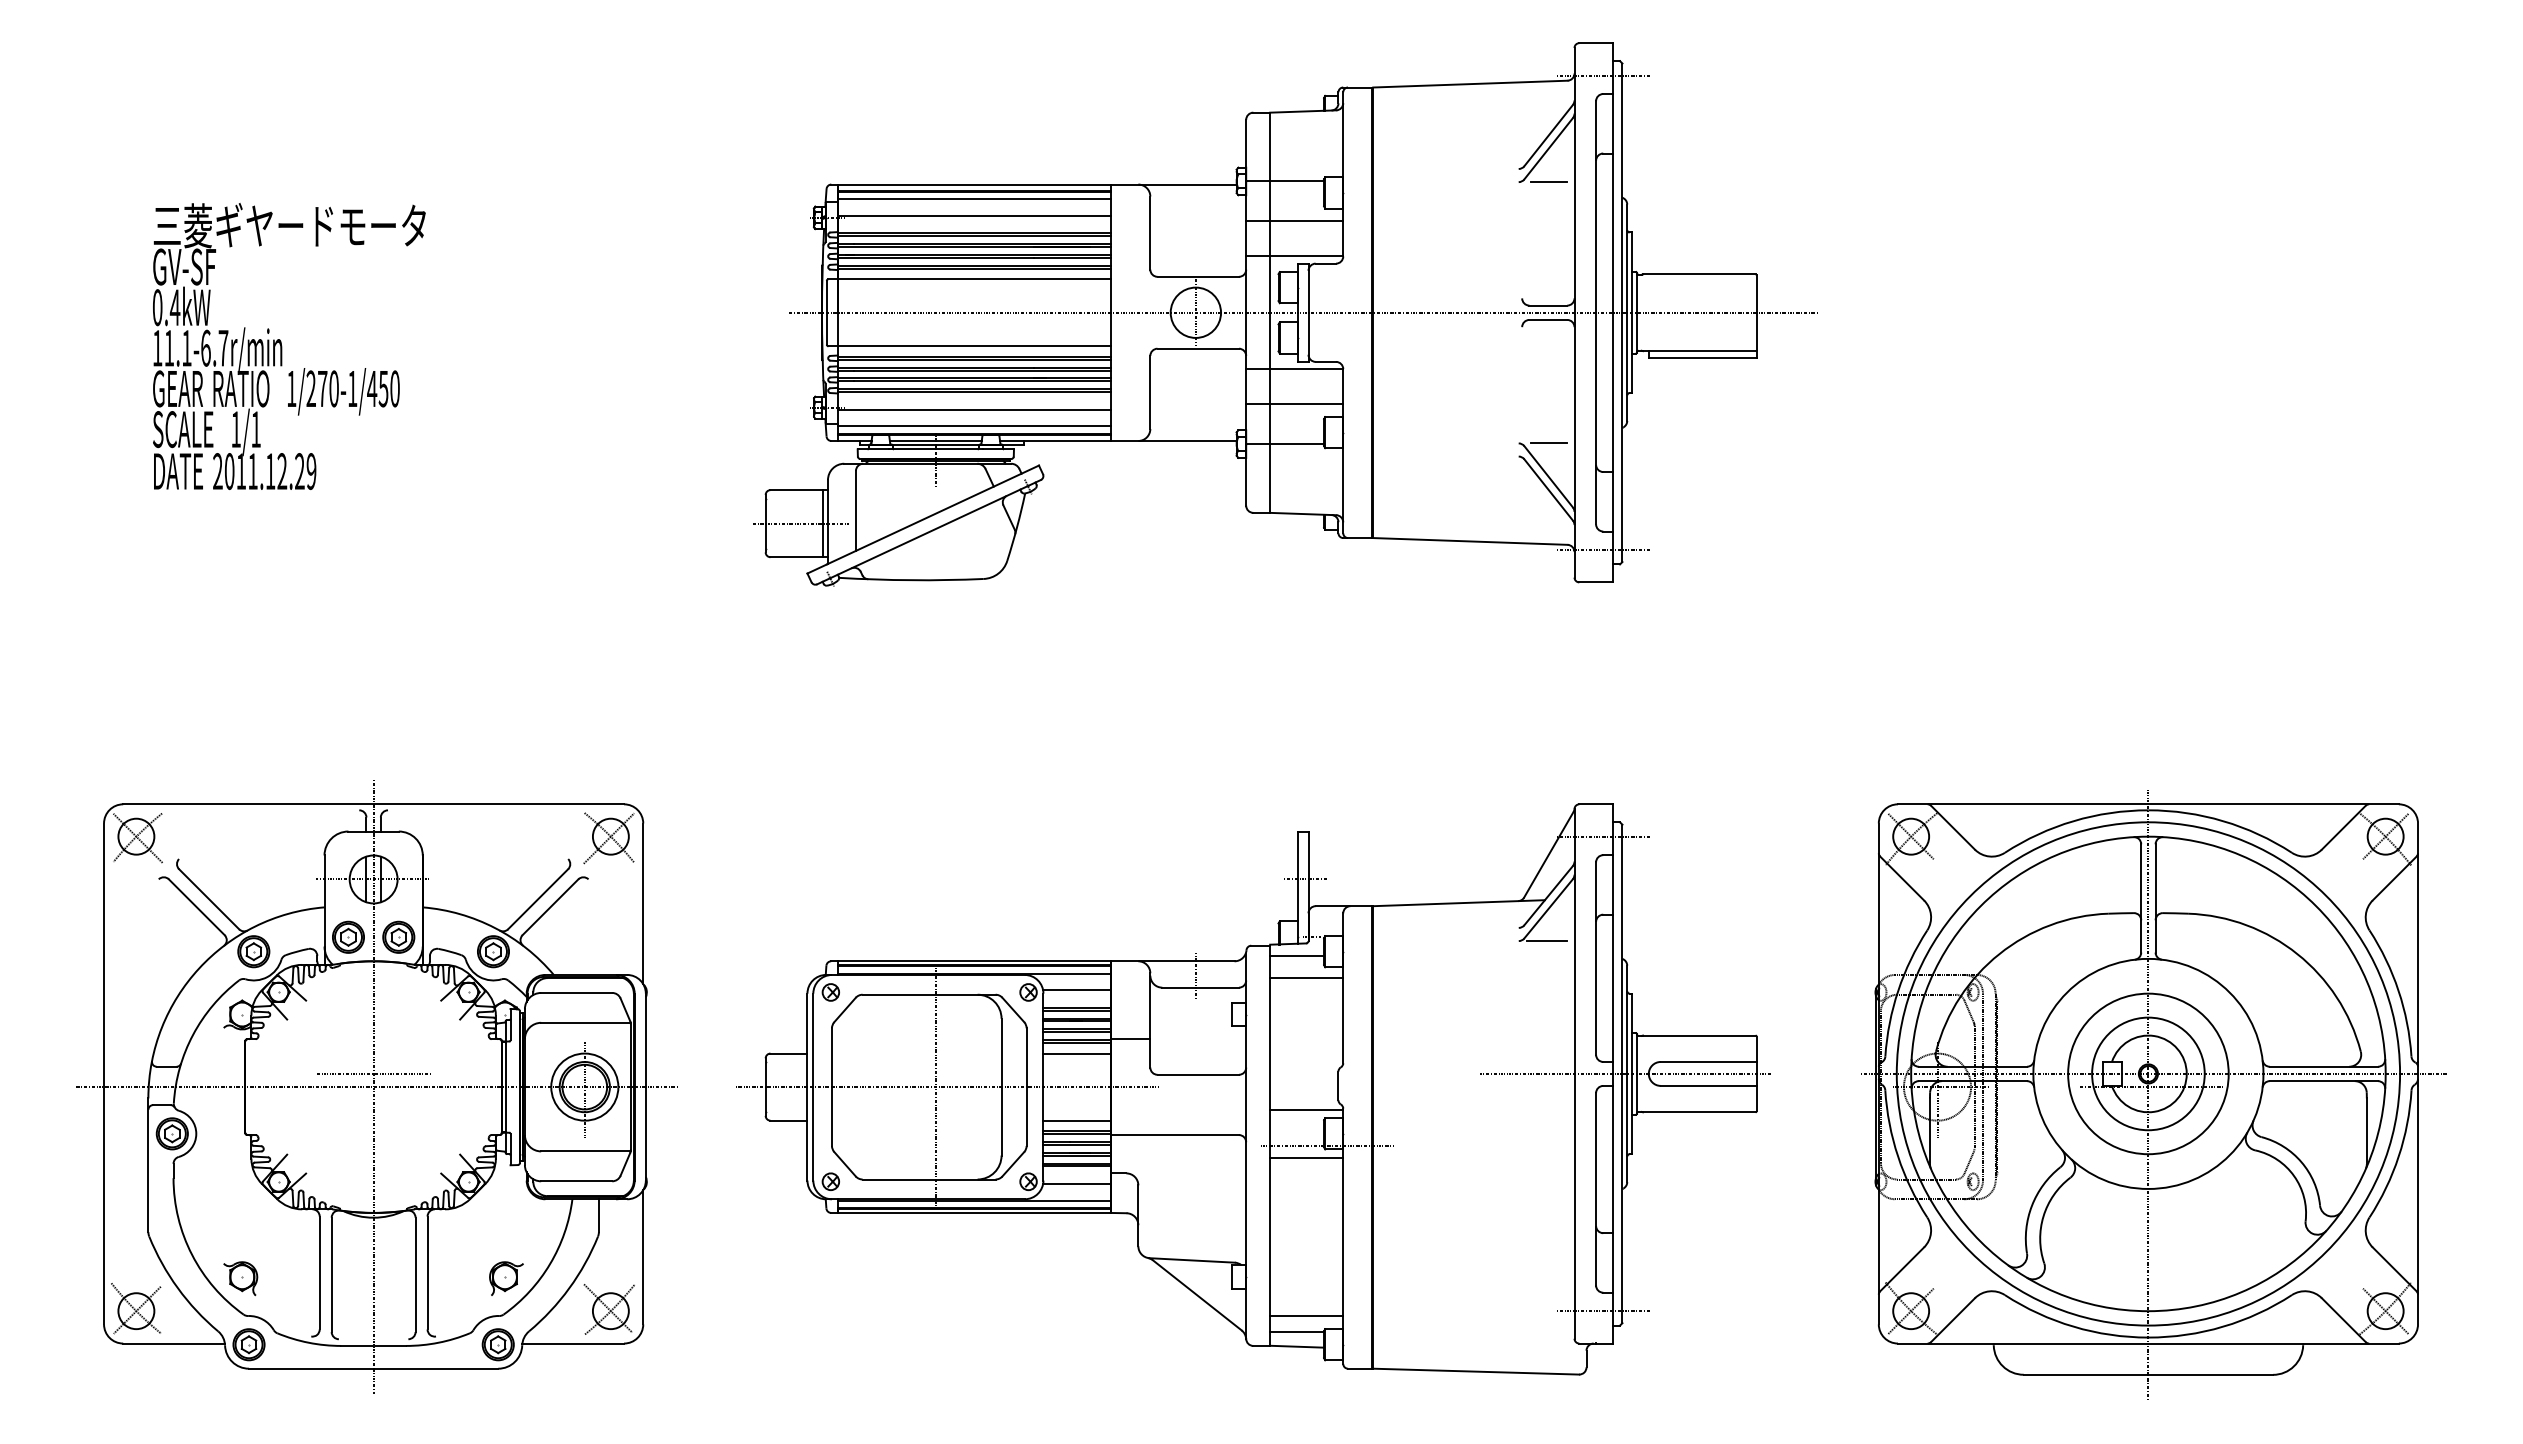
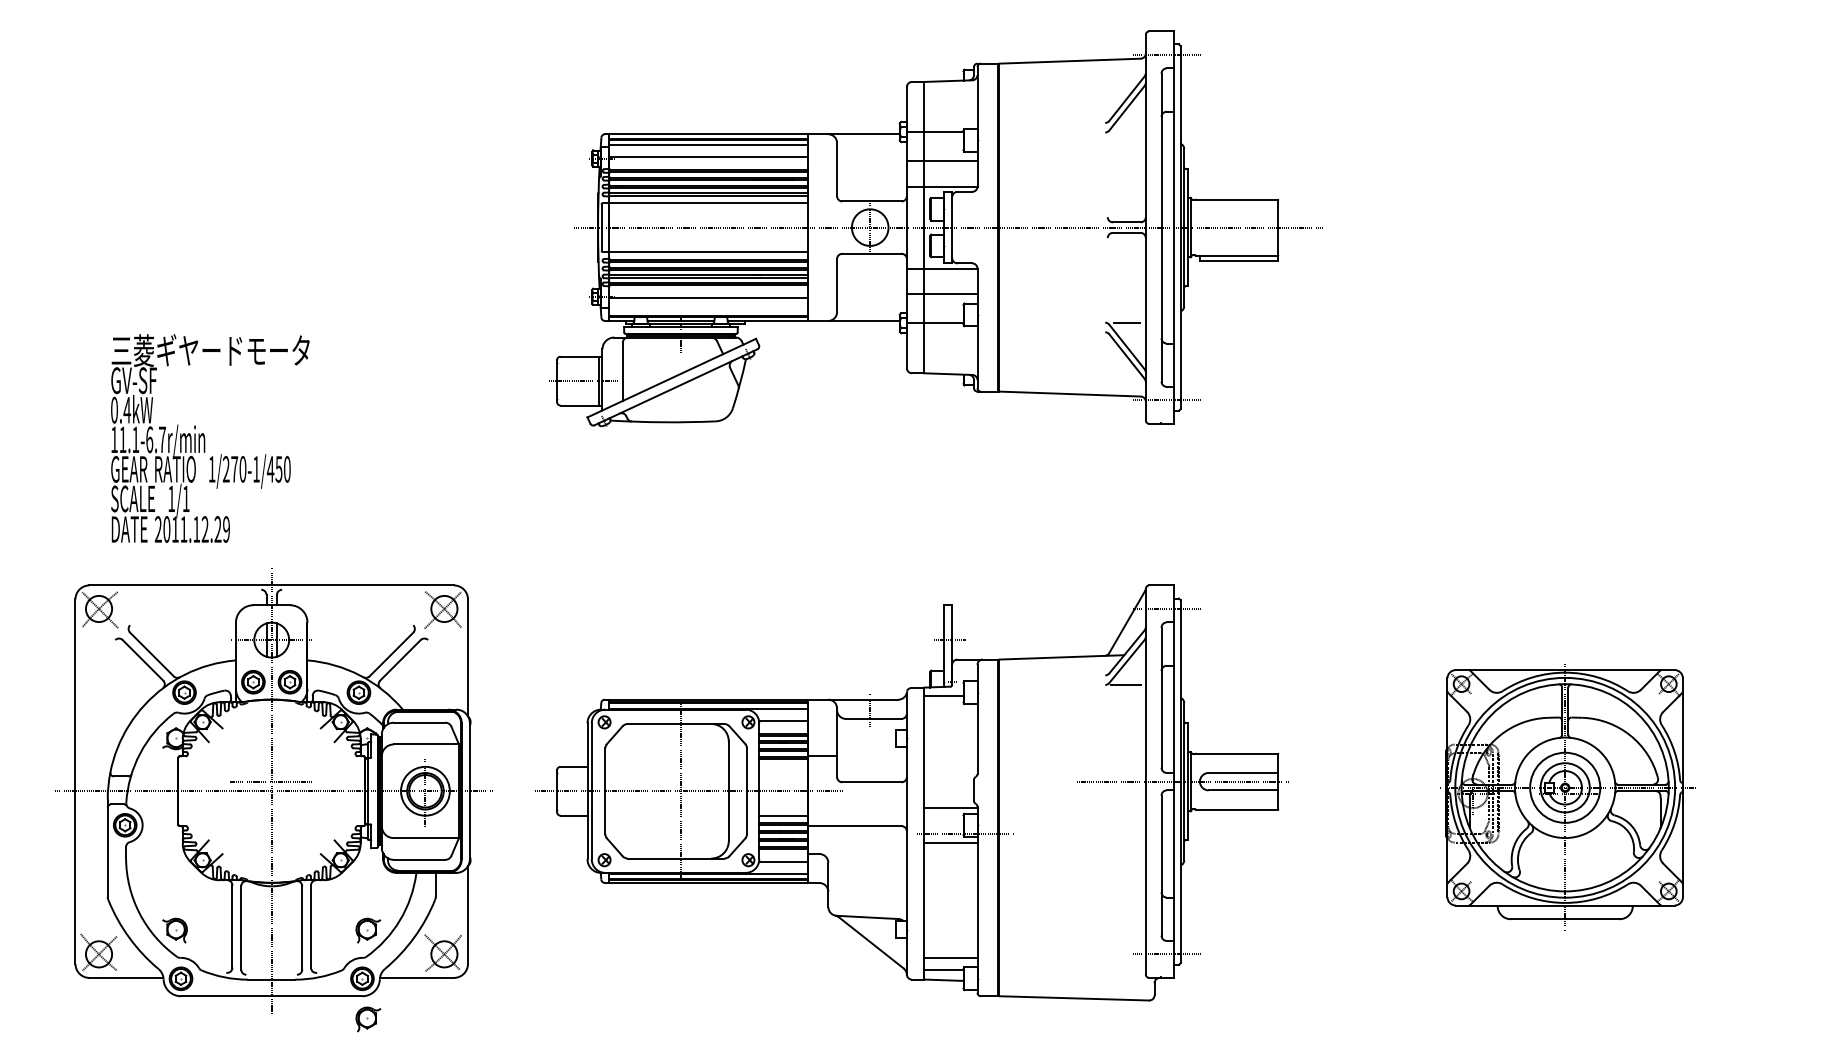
line: (1548, 182) -> (1126, 132), removed
text: (289, 346) -> (210, 438), moved
line: (973, 426) -> (708, 310), removed
line: (1306, 978) -> (950, 712), removed
line: (1076, 1053) -> (783, 766), removed
part: (2153, 1094) -> (1567, 796), size x0.6
part: (506, 1400) -> (368, 1019), added

